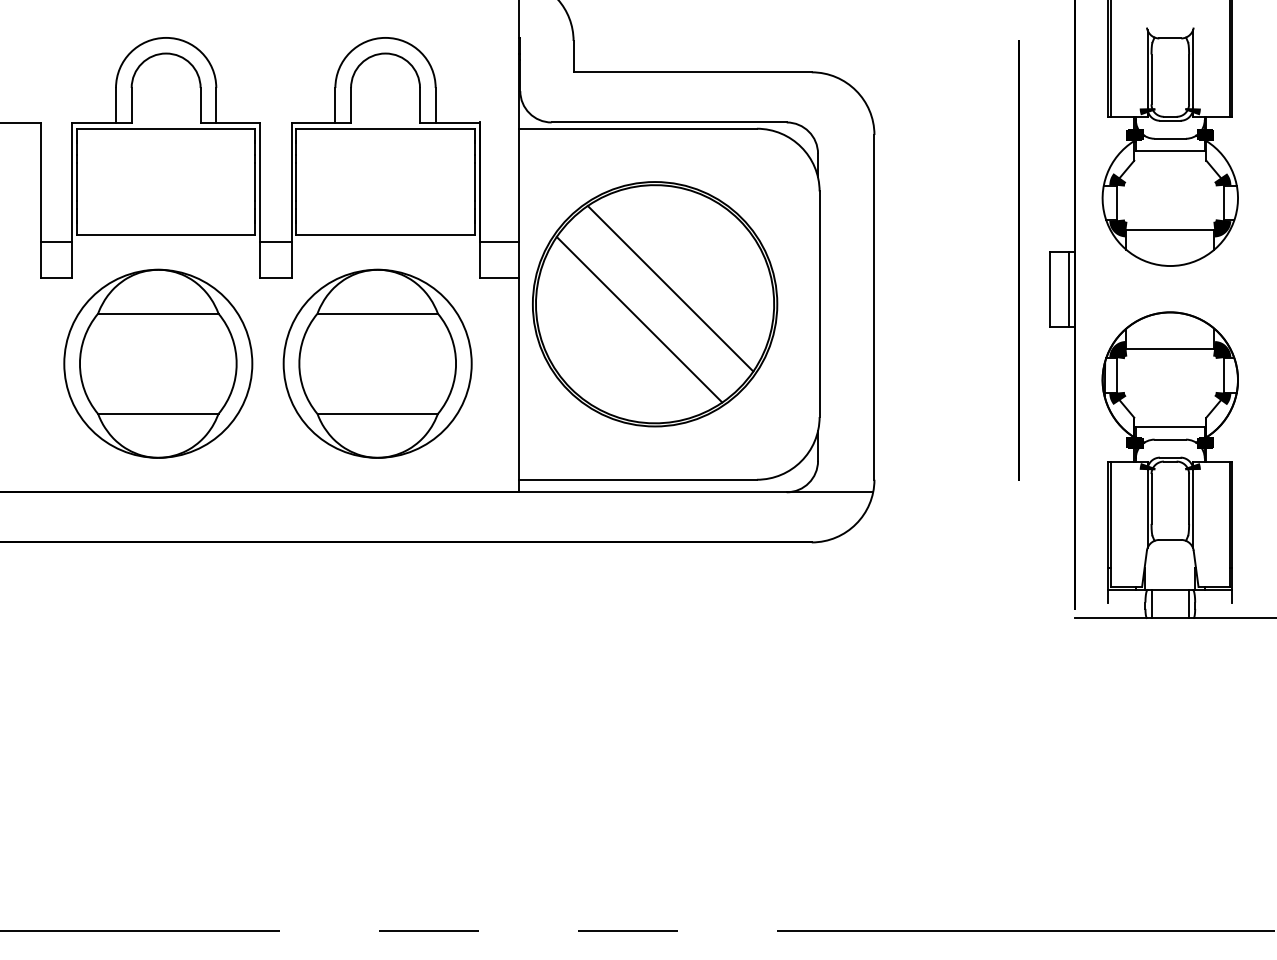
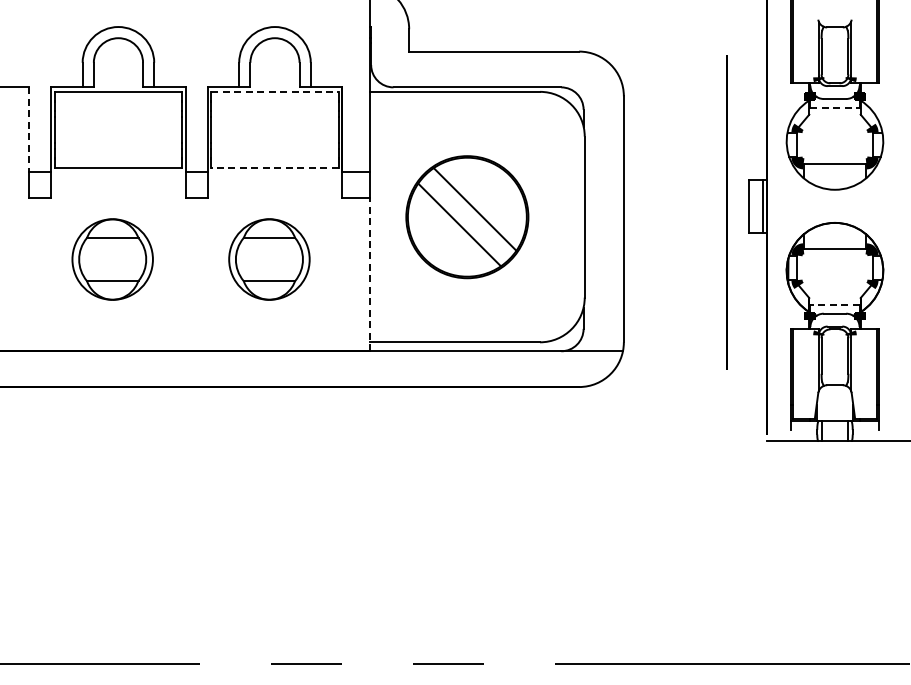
line: (384, 128) -> (274, 91), solid -> dashed
line: (1169, 150) -> (834, 107), solid -> dashed
line: (40, 182) -> (28, 130), solid -> dashed
line: (384, 234) -> (274, 167), solid -> dashed
line: (1018, 259) -> (726, 212), moved
part: (655, 304) -> (467, 217), size x0.7
part: (157, 363) -> (112, 259), size x0.6
part: (377, 363) -> (269, 259), size x0.6
line: (519, 384) -> (370, 274), solid -> dashed
line: (1169, 426) -> (834, 304), solid -> dashed

